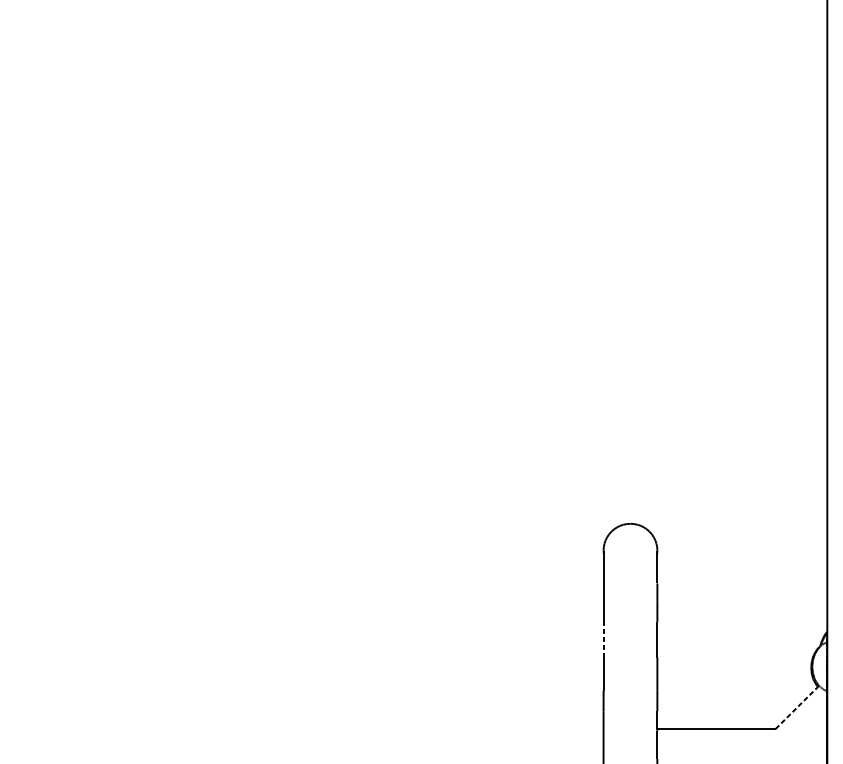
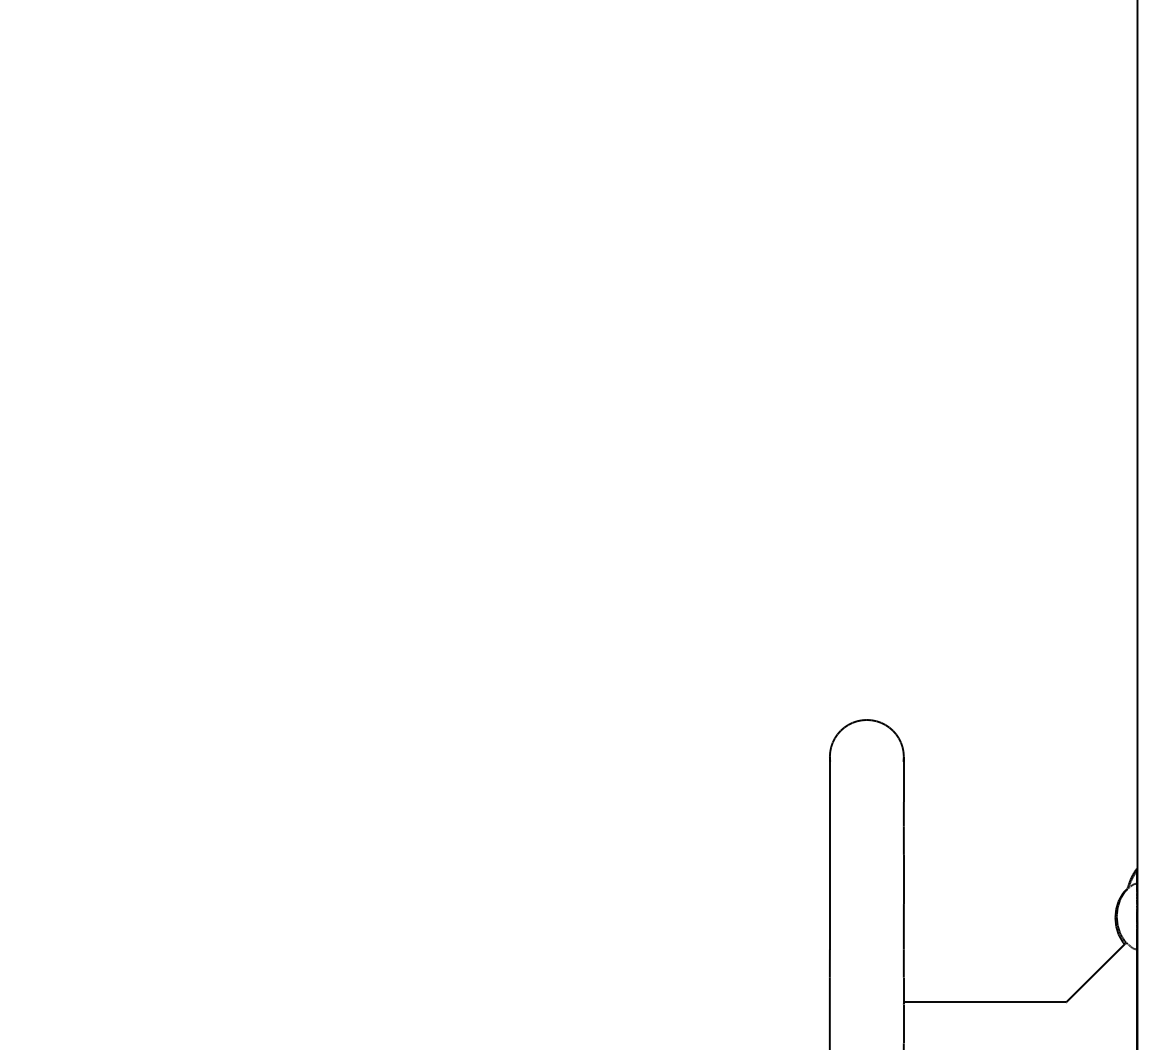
line: (603, 639) -> (829, 879), dashed -> solid
line: (796, 707) -> (1095, 972), dashed -> solid

